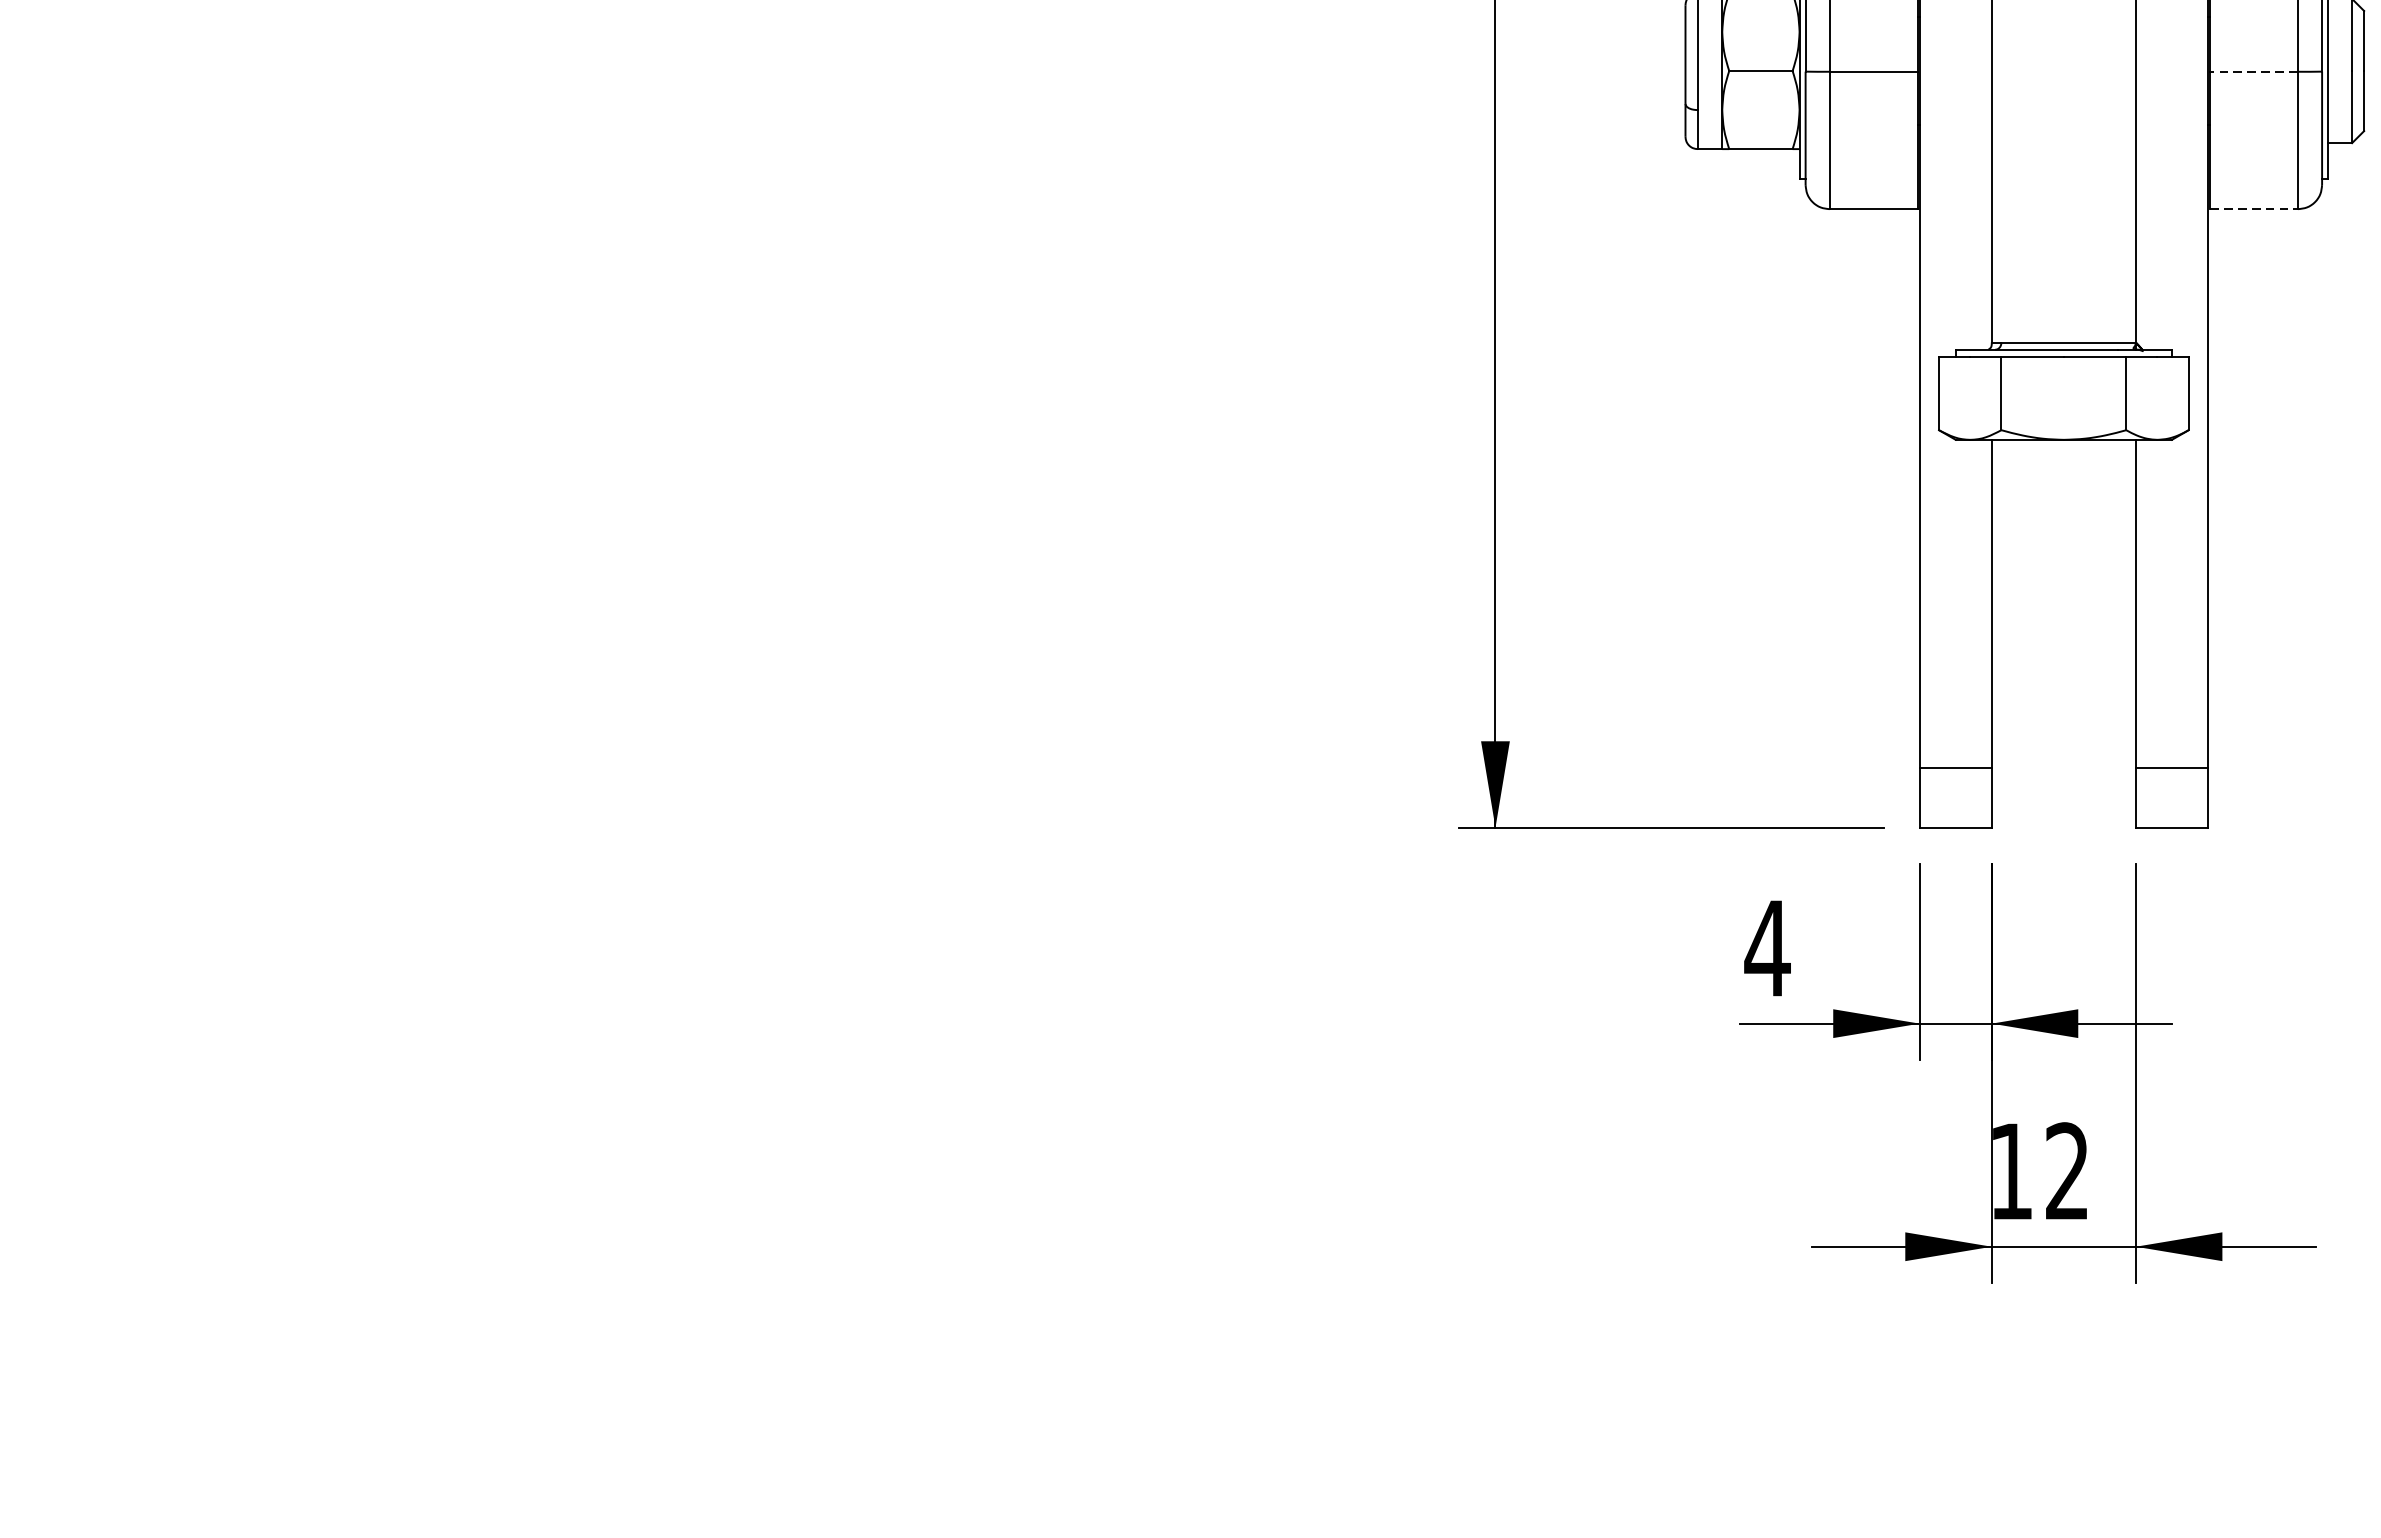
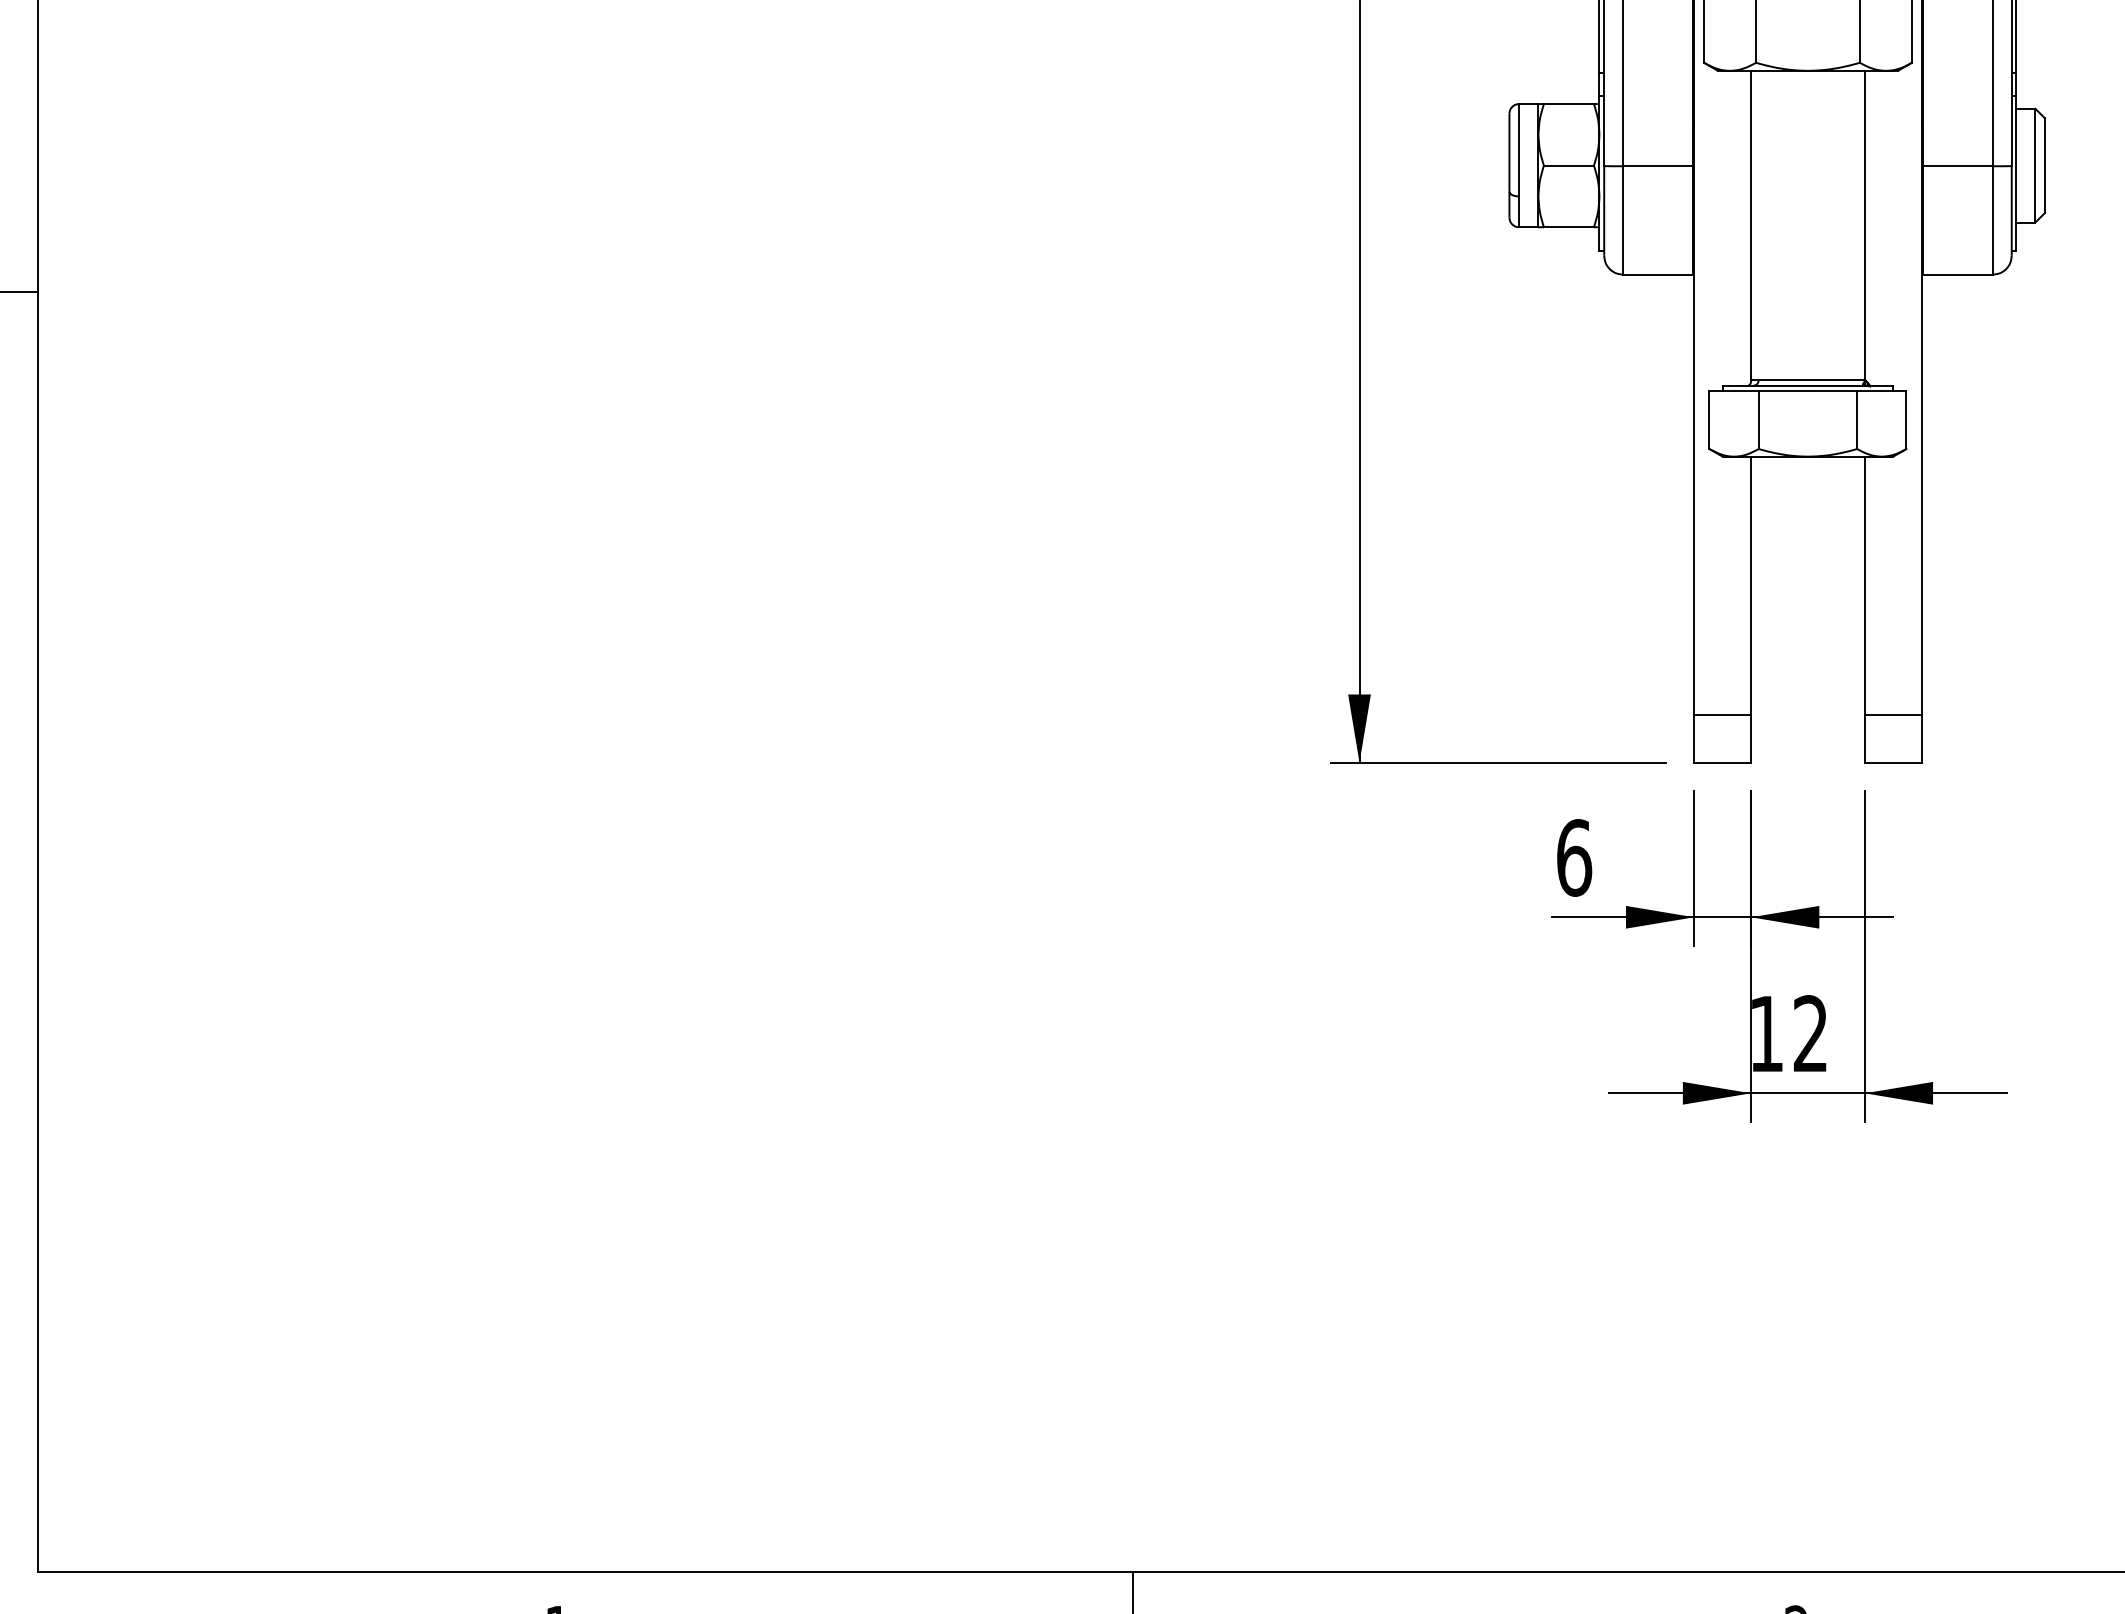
line: (2253, 72) -> (1957, 166), dashed -> solid
line: (2253, 208) -> (1957, 274), dashed -> solid
text: (1766, 947) -> (1573, 857), 4 -> 6

